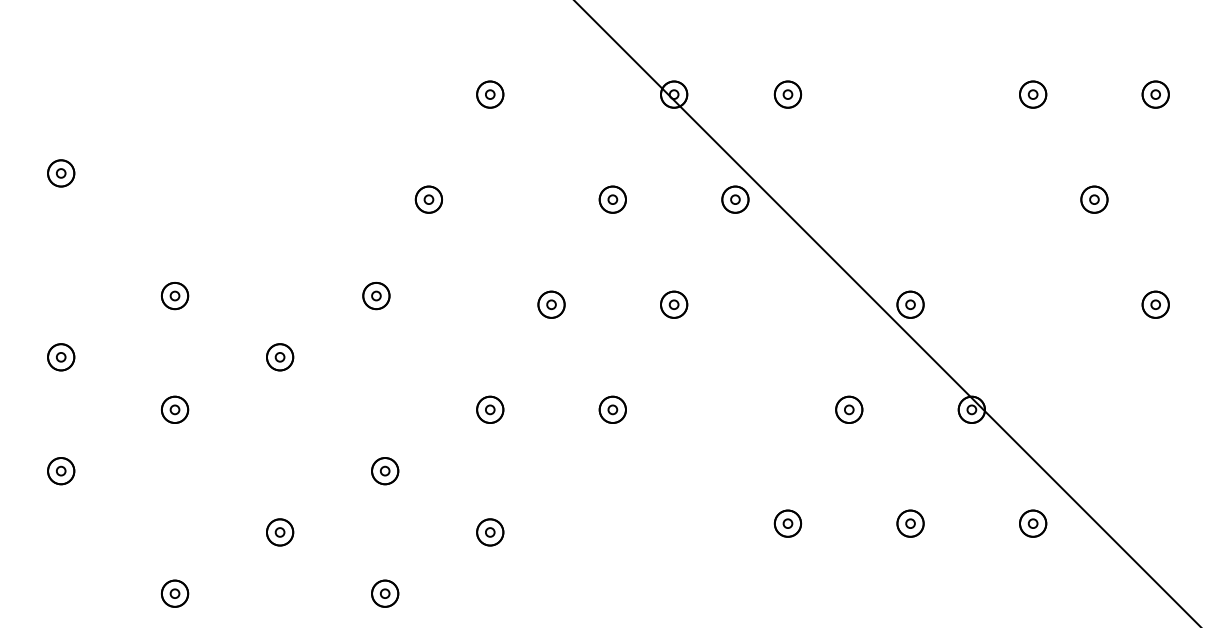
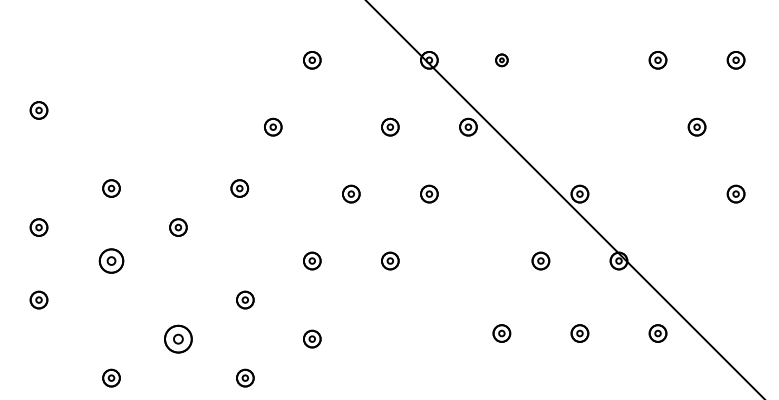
part: (787, 94) -> (501, 60), size x0.7
part: (174, 408) -> (111, 260), size x1.4
part: (280, 531) -> (178, 338), size x1.6

